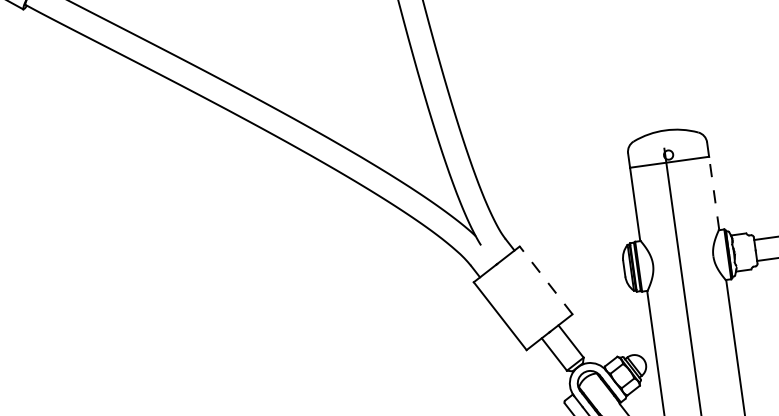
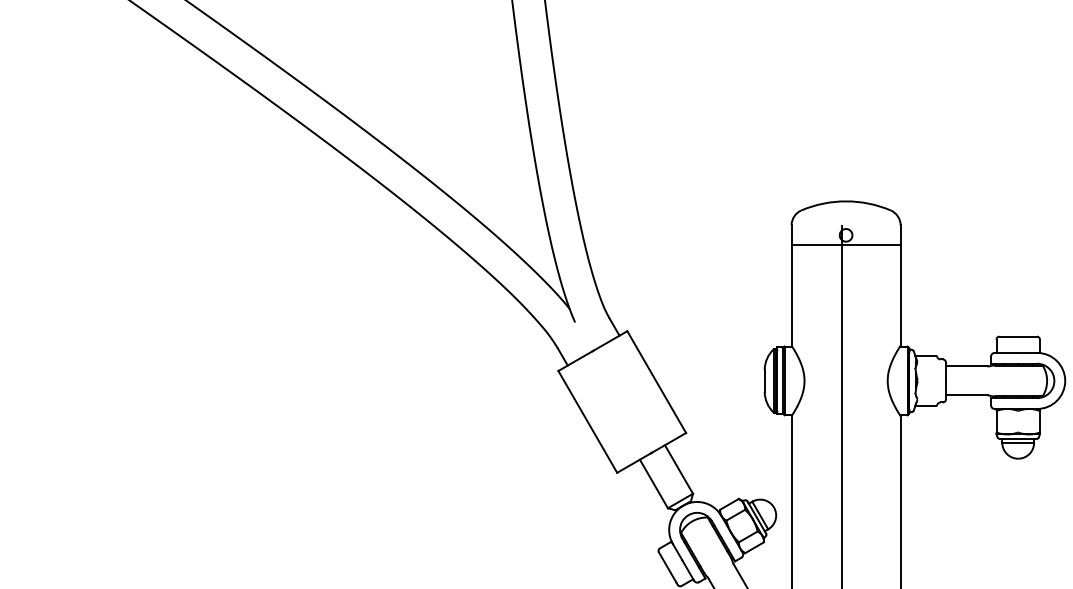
line: (714, 193) -> (900, 295), dashed -> solid
line: (546, 280) -> (656, 382), dashed -> solid

